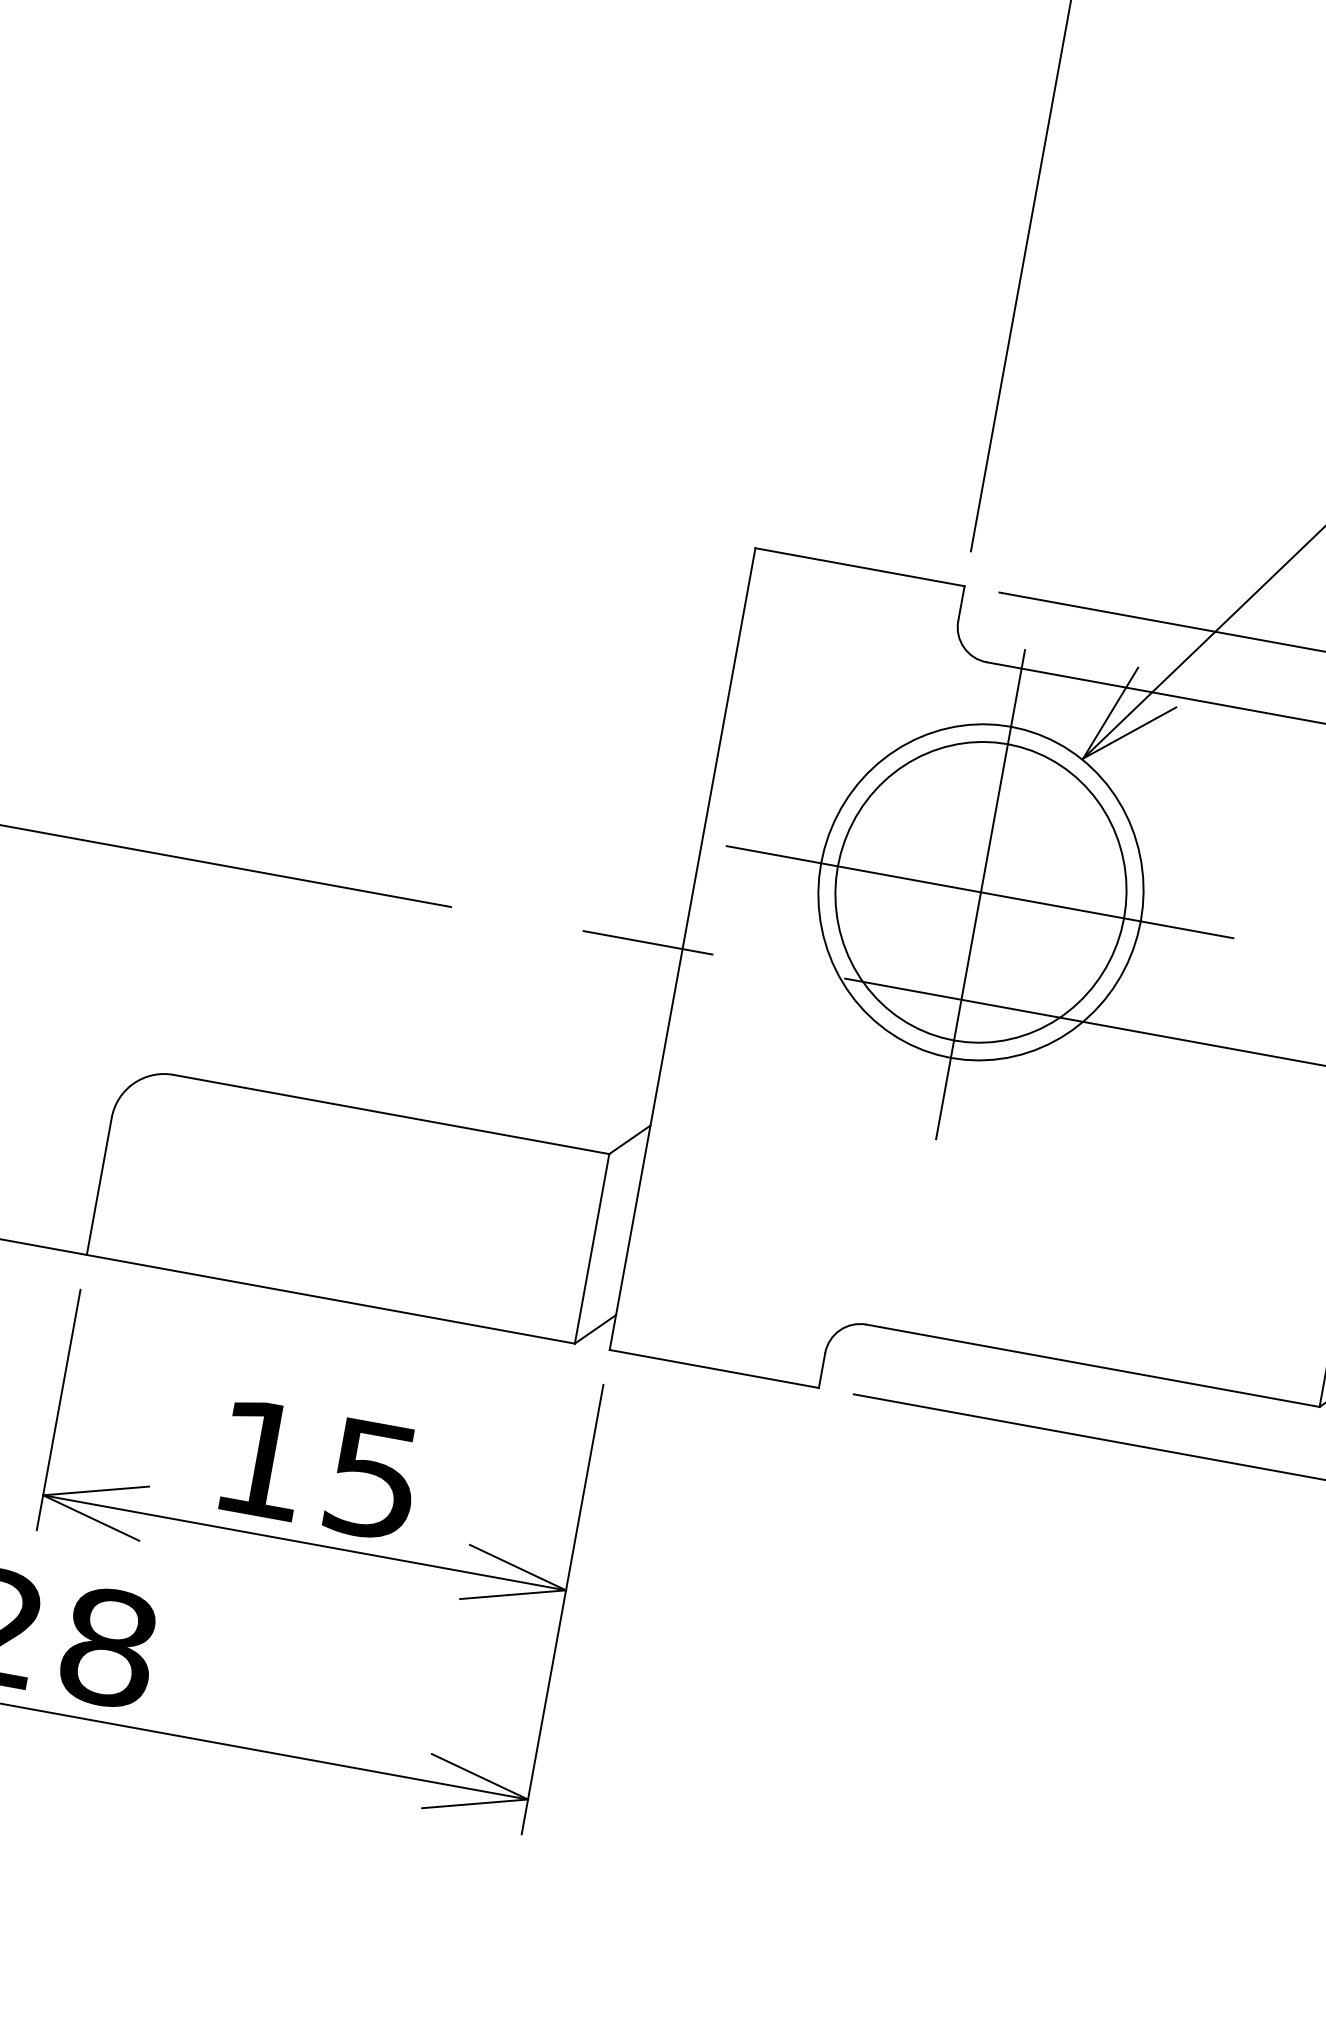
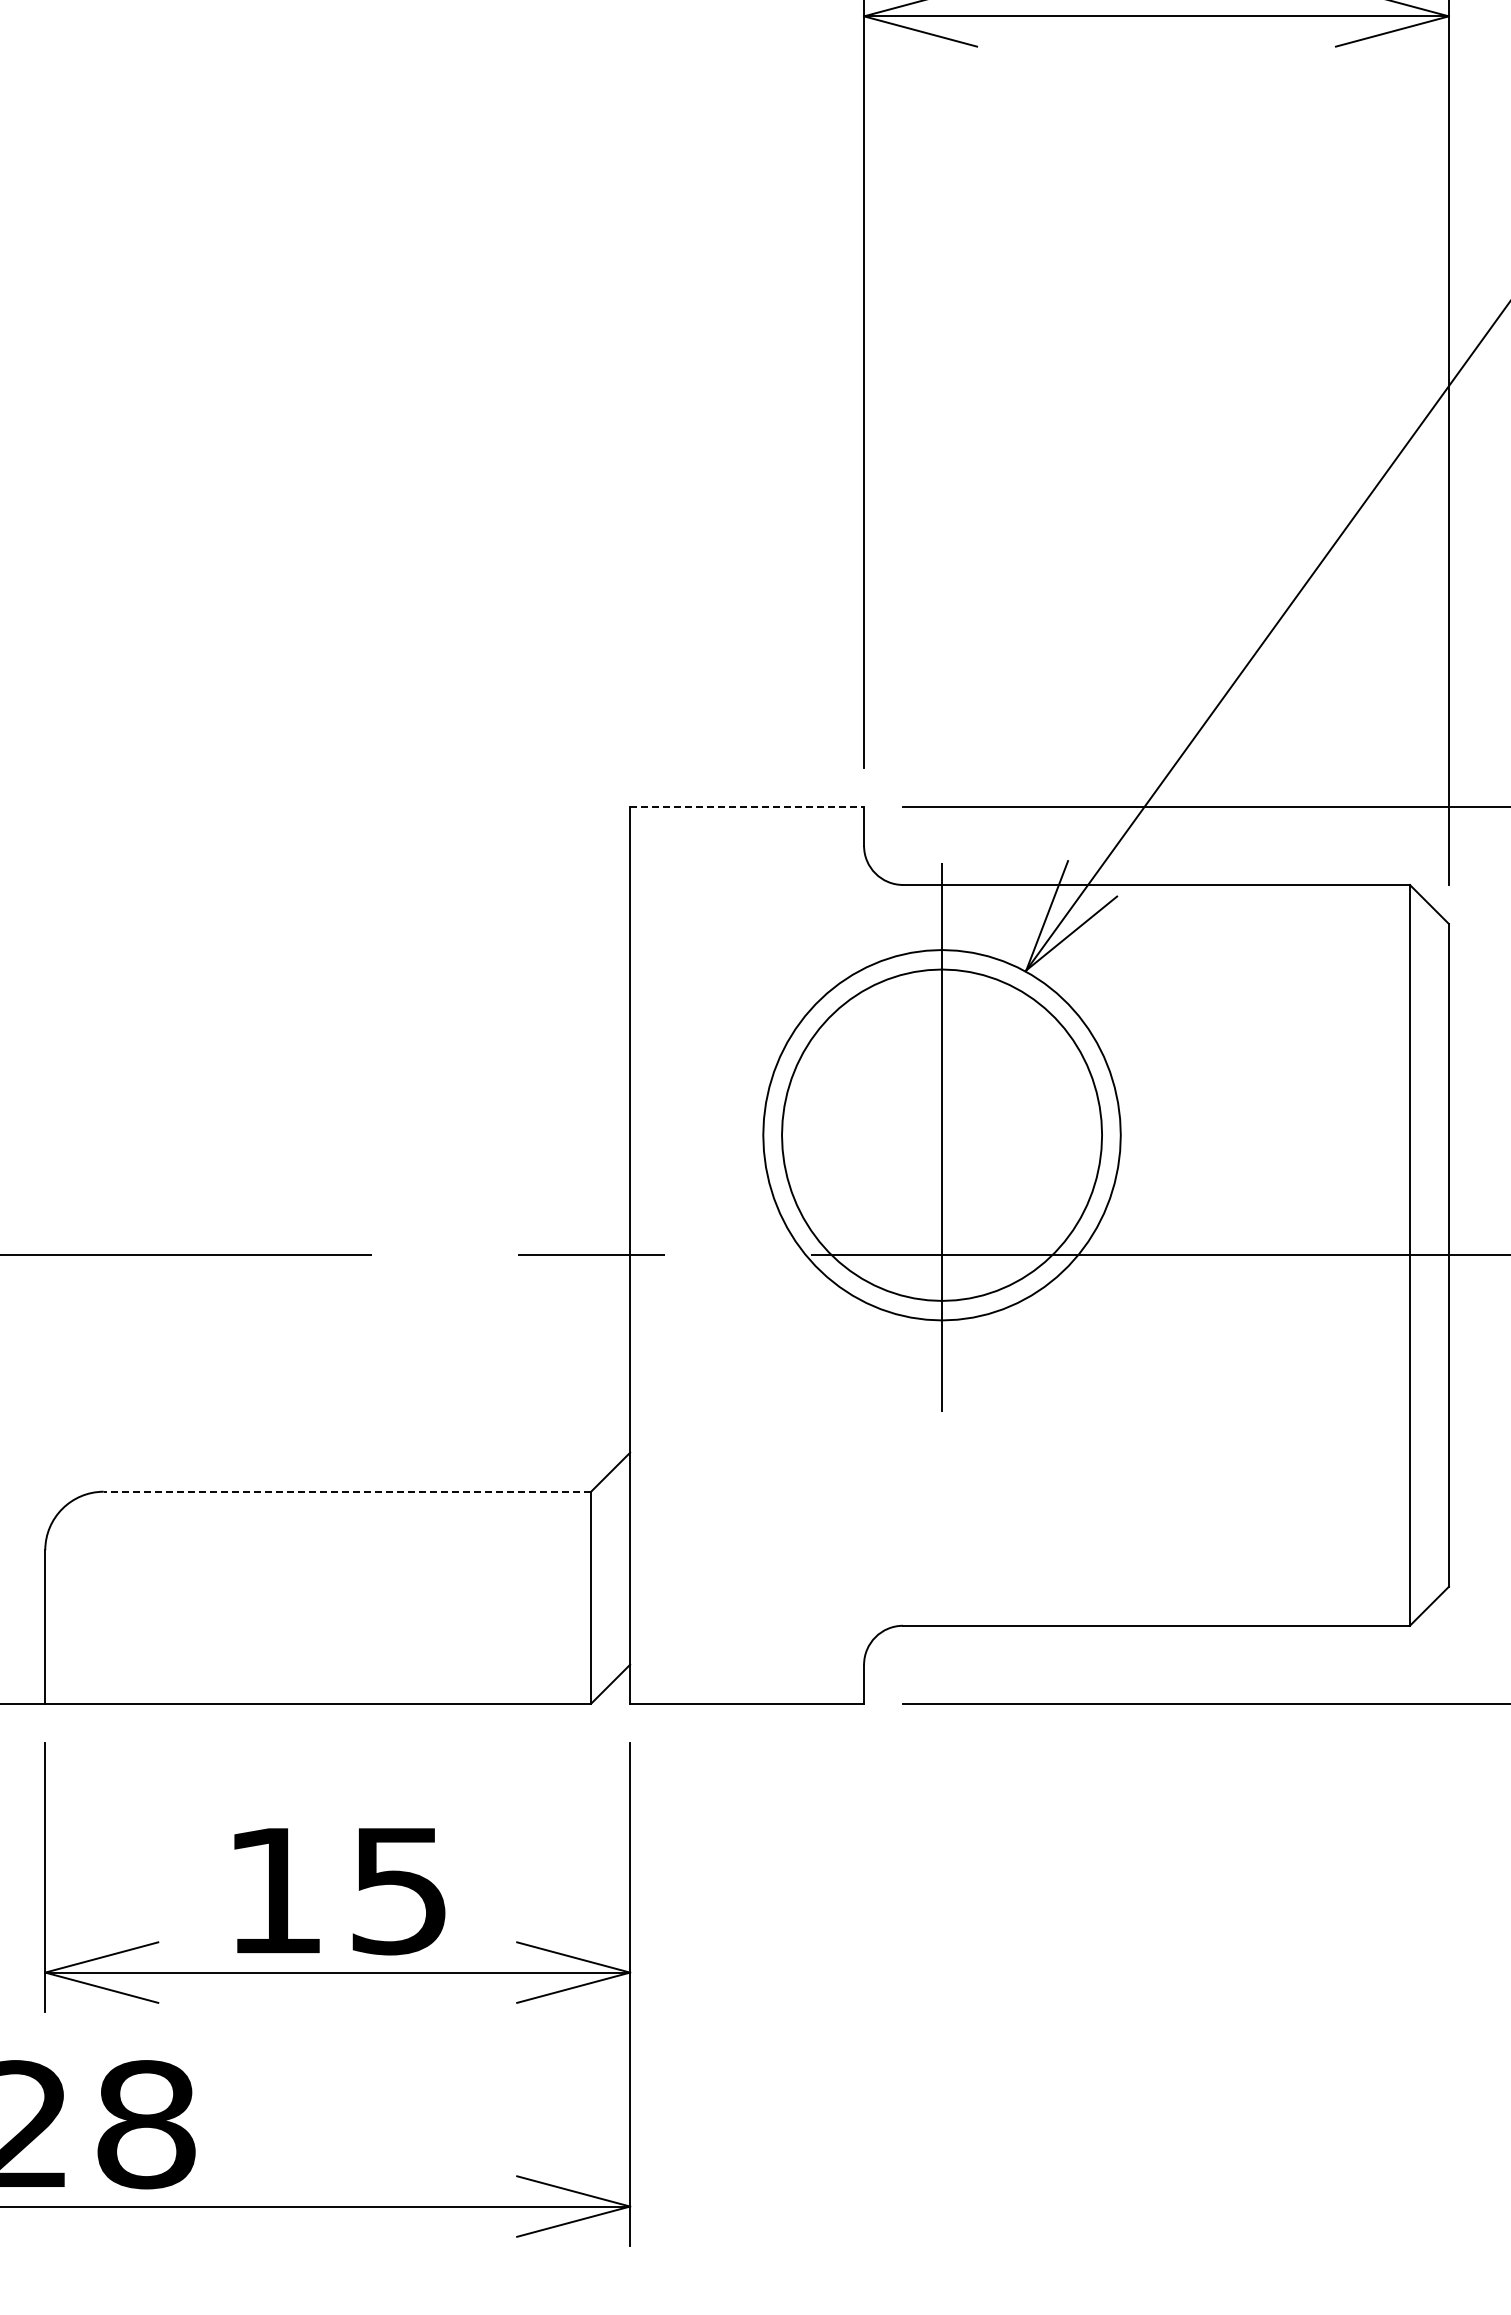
line: (860, 566) -> (747, 806), solid -> dashed
line: (979, 892) -> (940, 1135), removed
line: (391, 1114) -> (347, 1491), solid -> dashed

